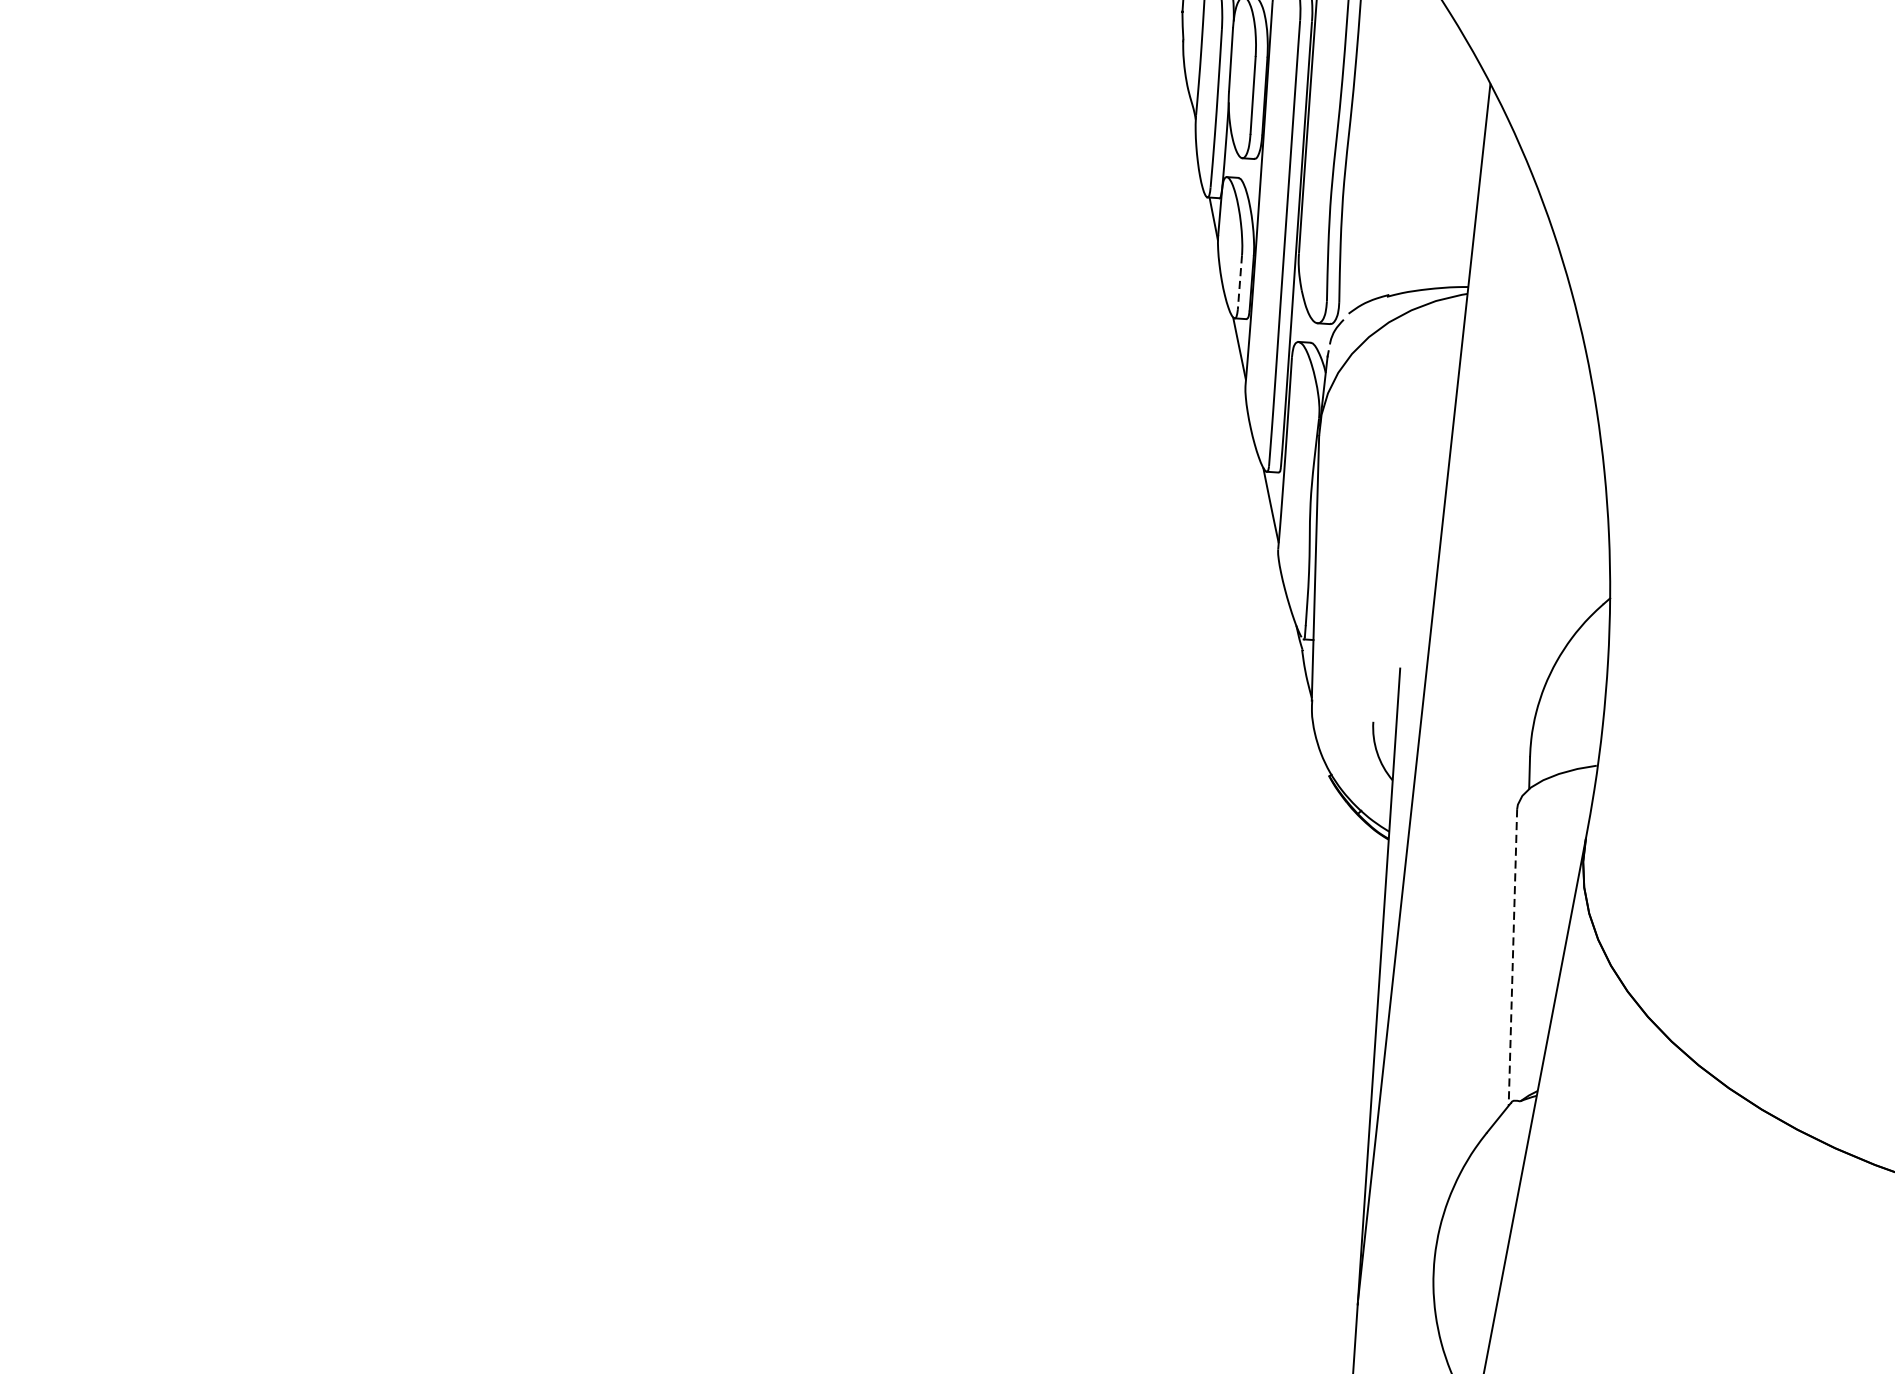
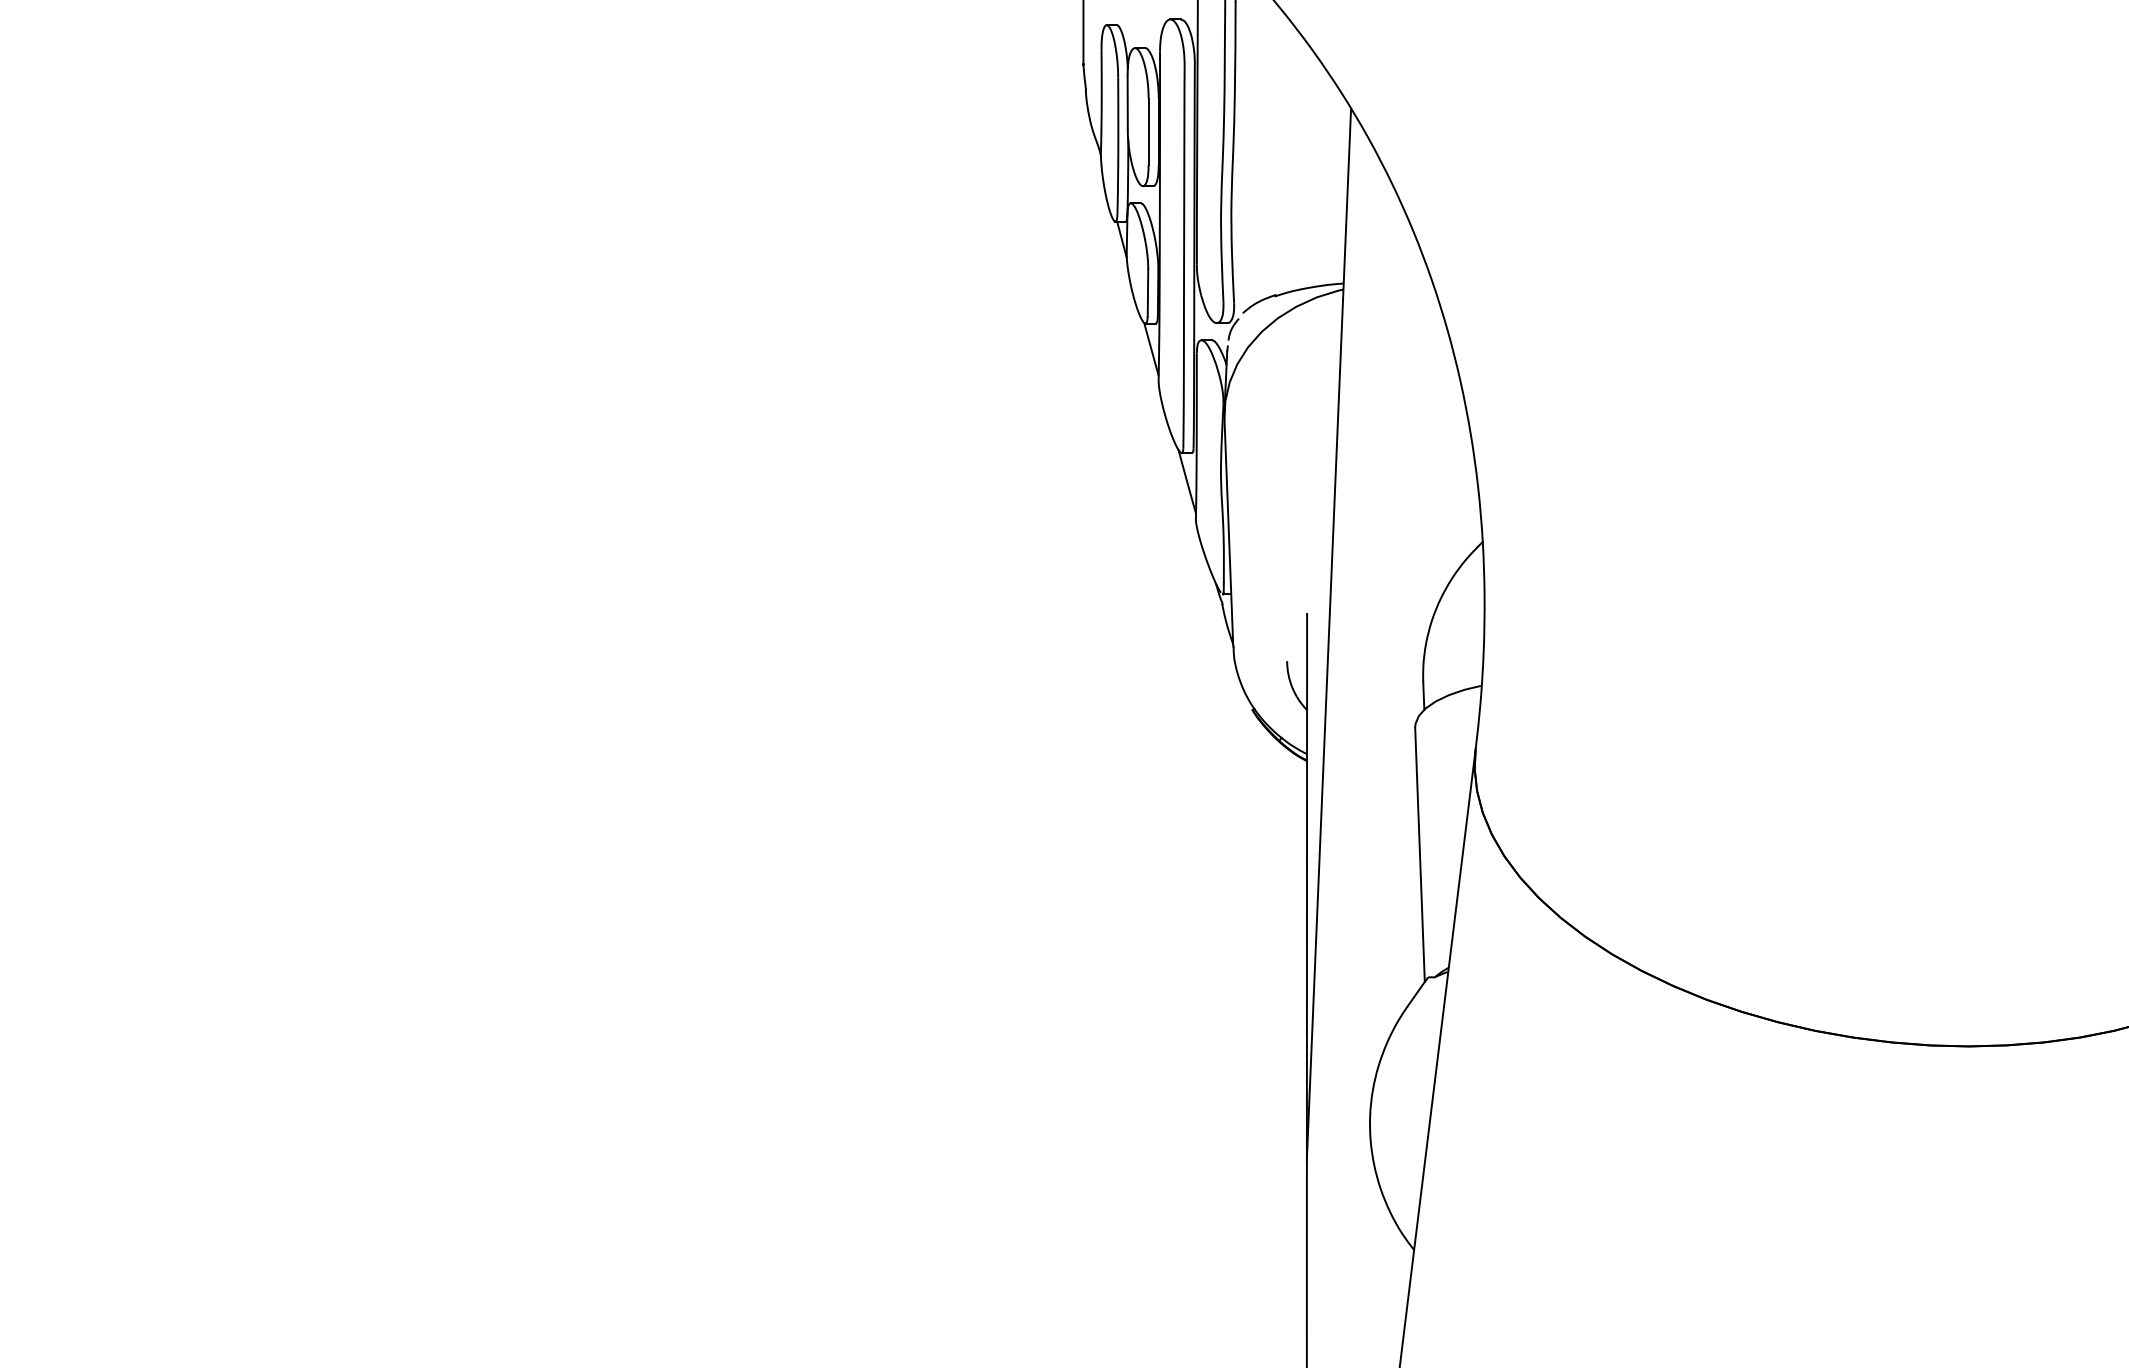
line: (1240, 283) -> (1148, 293), dashed -> solid
line: (1513, 958) -> (1420, 855), dashed -> solid

